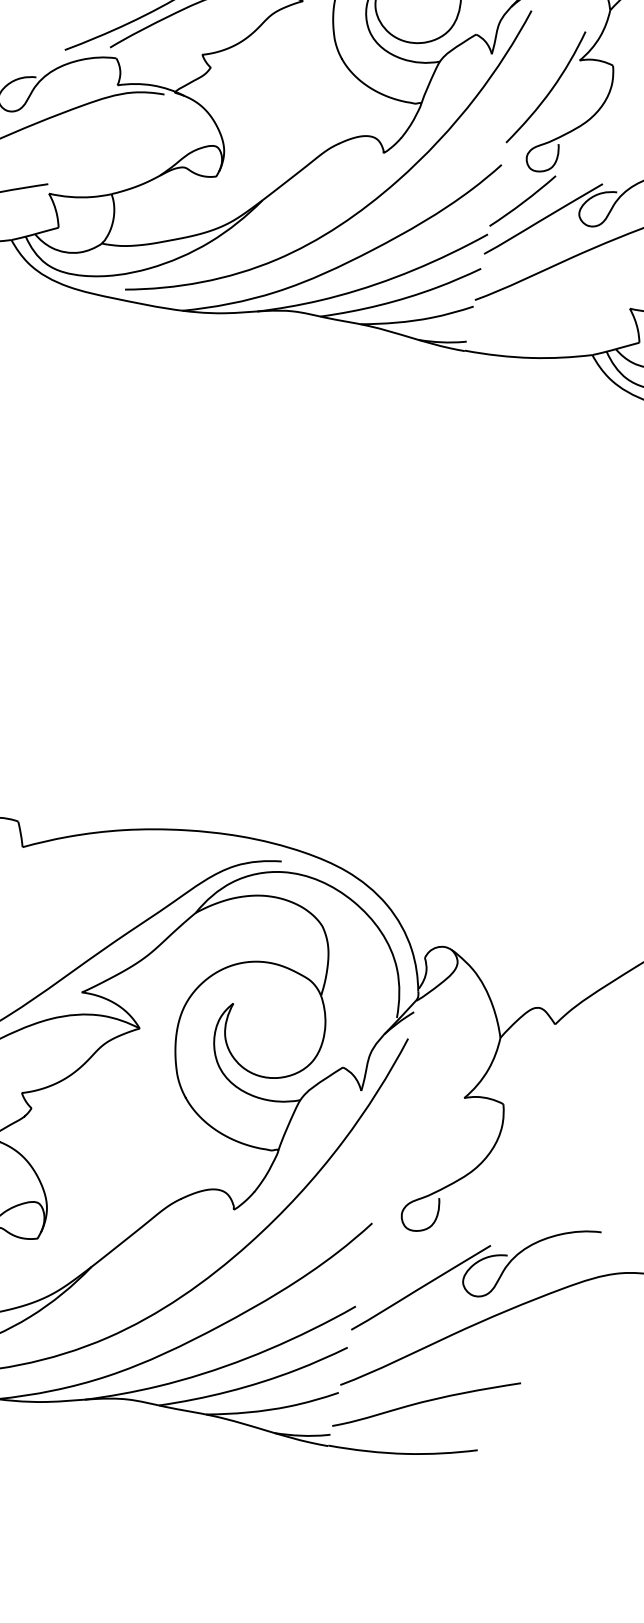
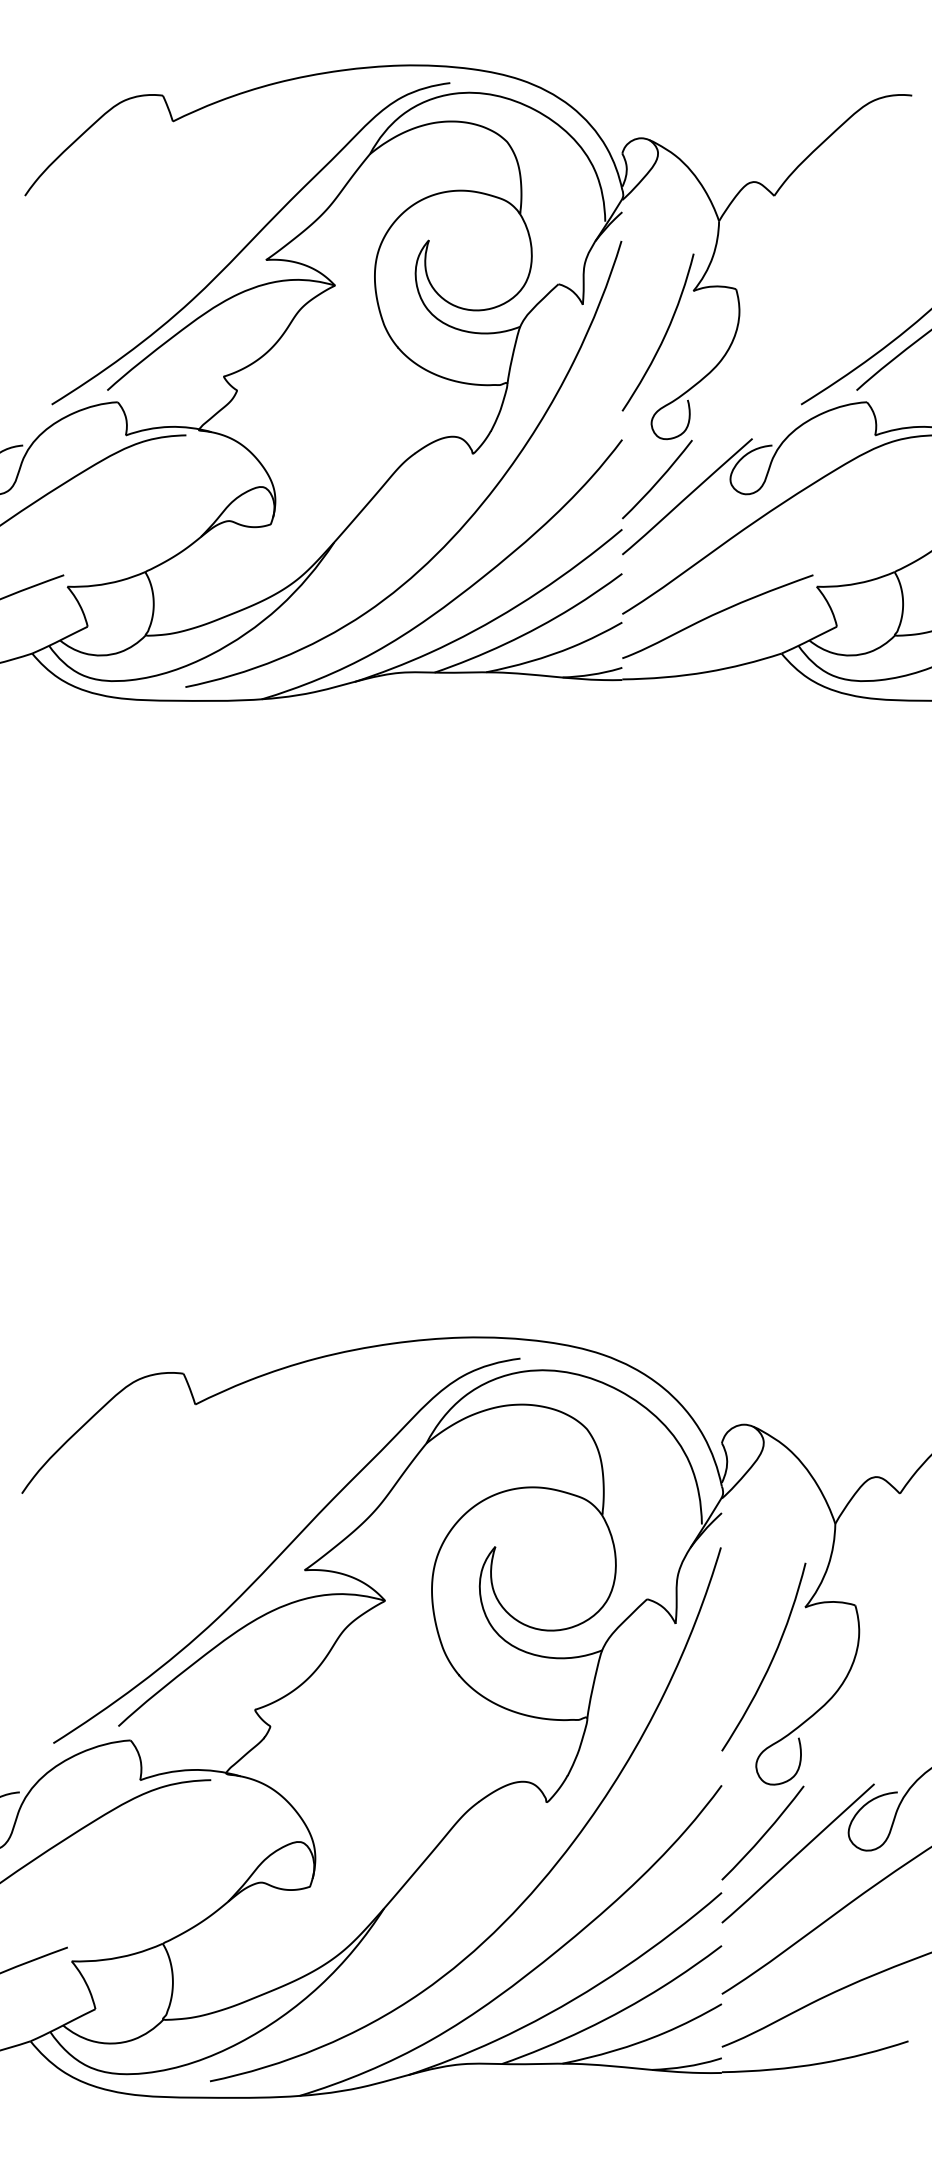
curve: (548, 314) -> (717, 614), added
curve: (430, 1133) -> (771, 1659), added
curve: (398, 1267) -> (764, 1833), added

